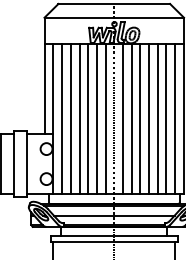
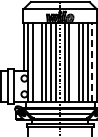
line: (71, 118) -> (37, 62), removed
line: (139, 118) -> (73, 62), removed
line: (175, 118) -> (92, 62), solid -> dashed

